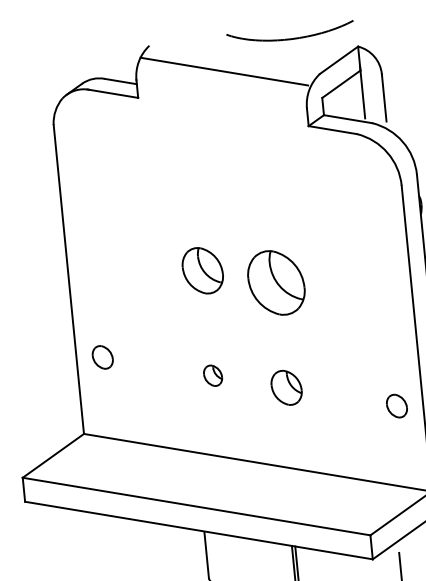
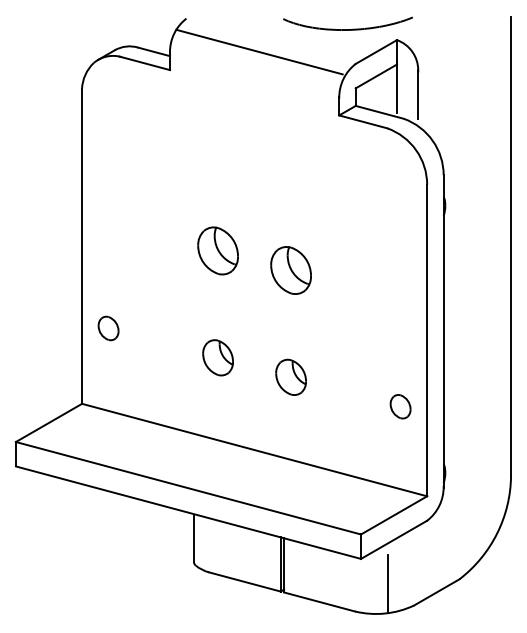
part: (289, 32) -> (347, 23), moved
part: (275, 283) -> (290, 270), size x0.71
part: (212, 375) -> (217, 357), size x1.67

